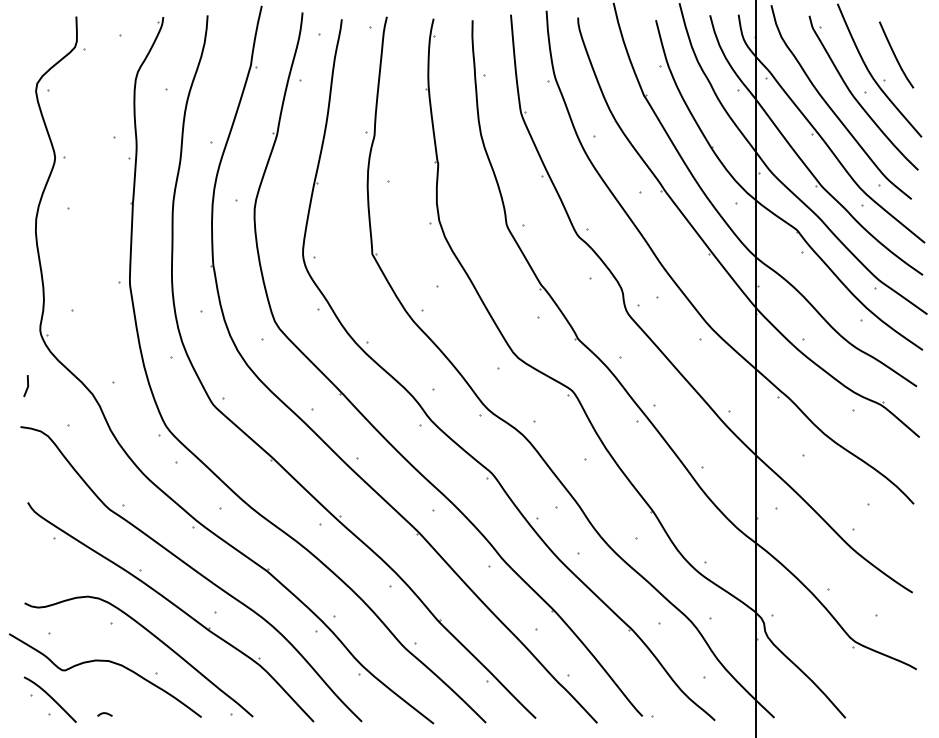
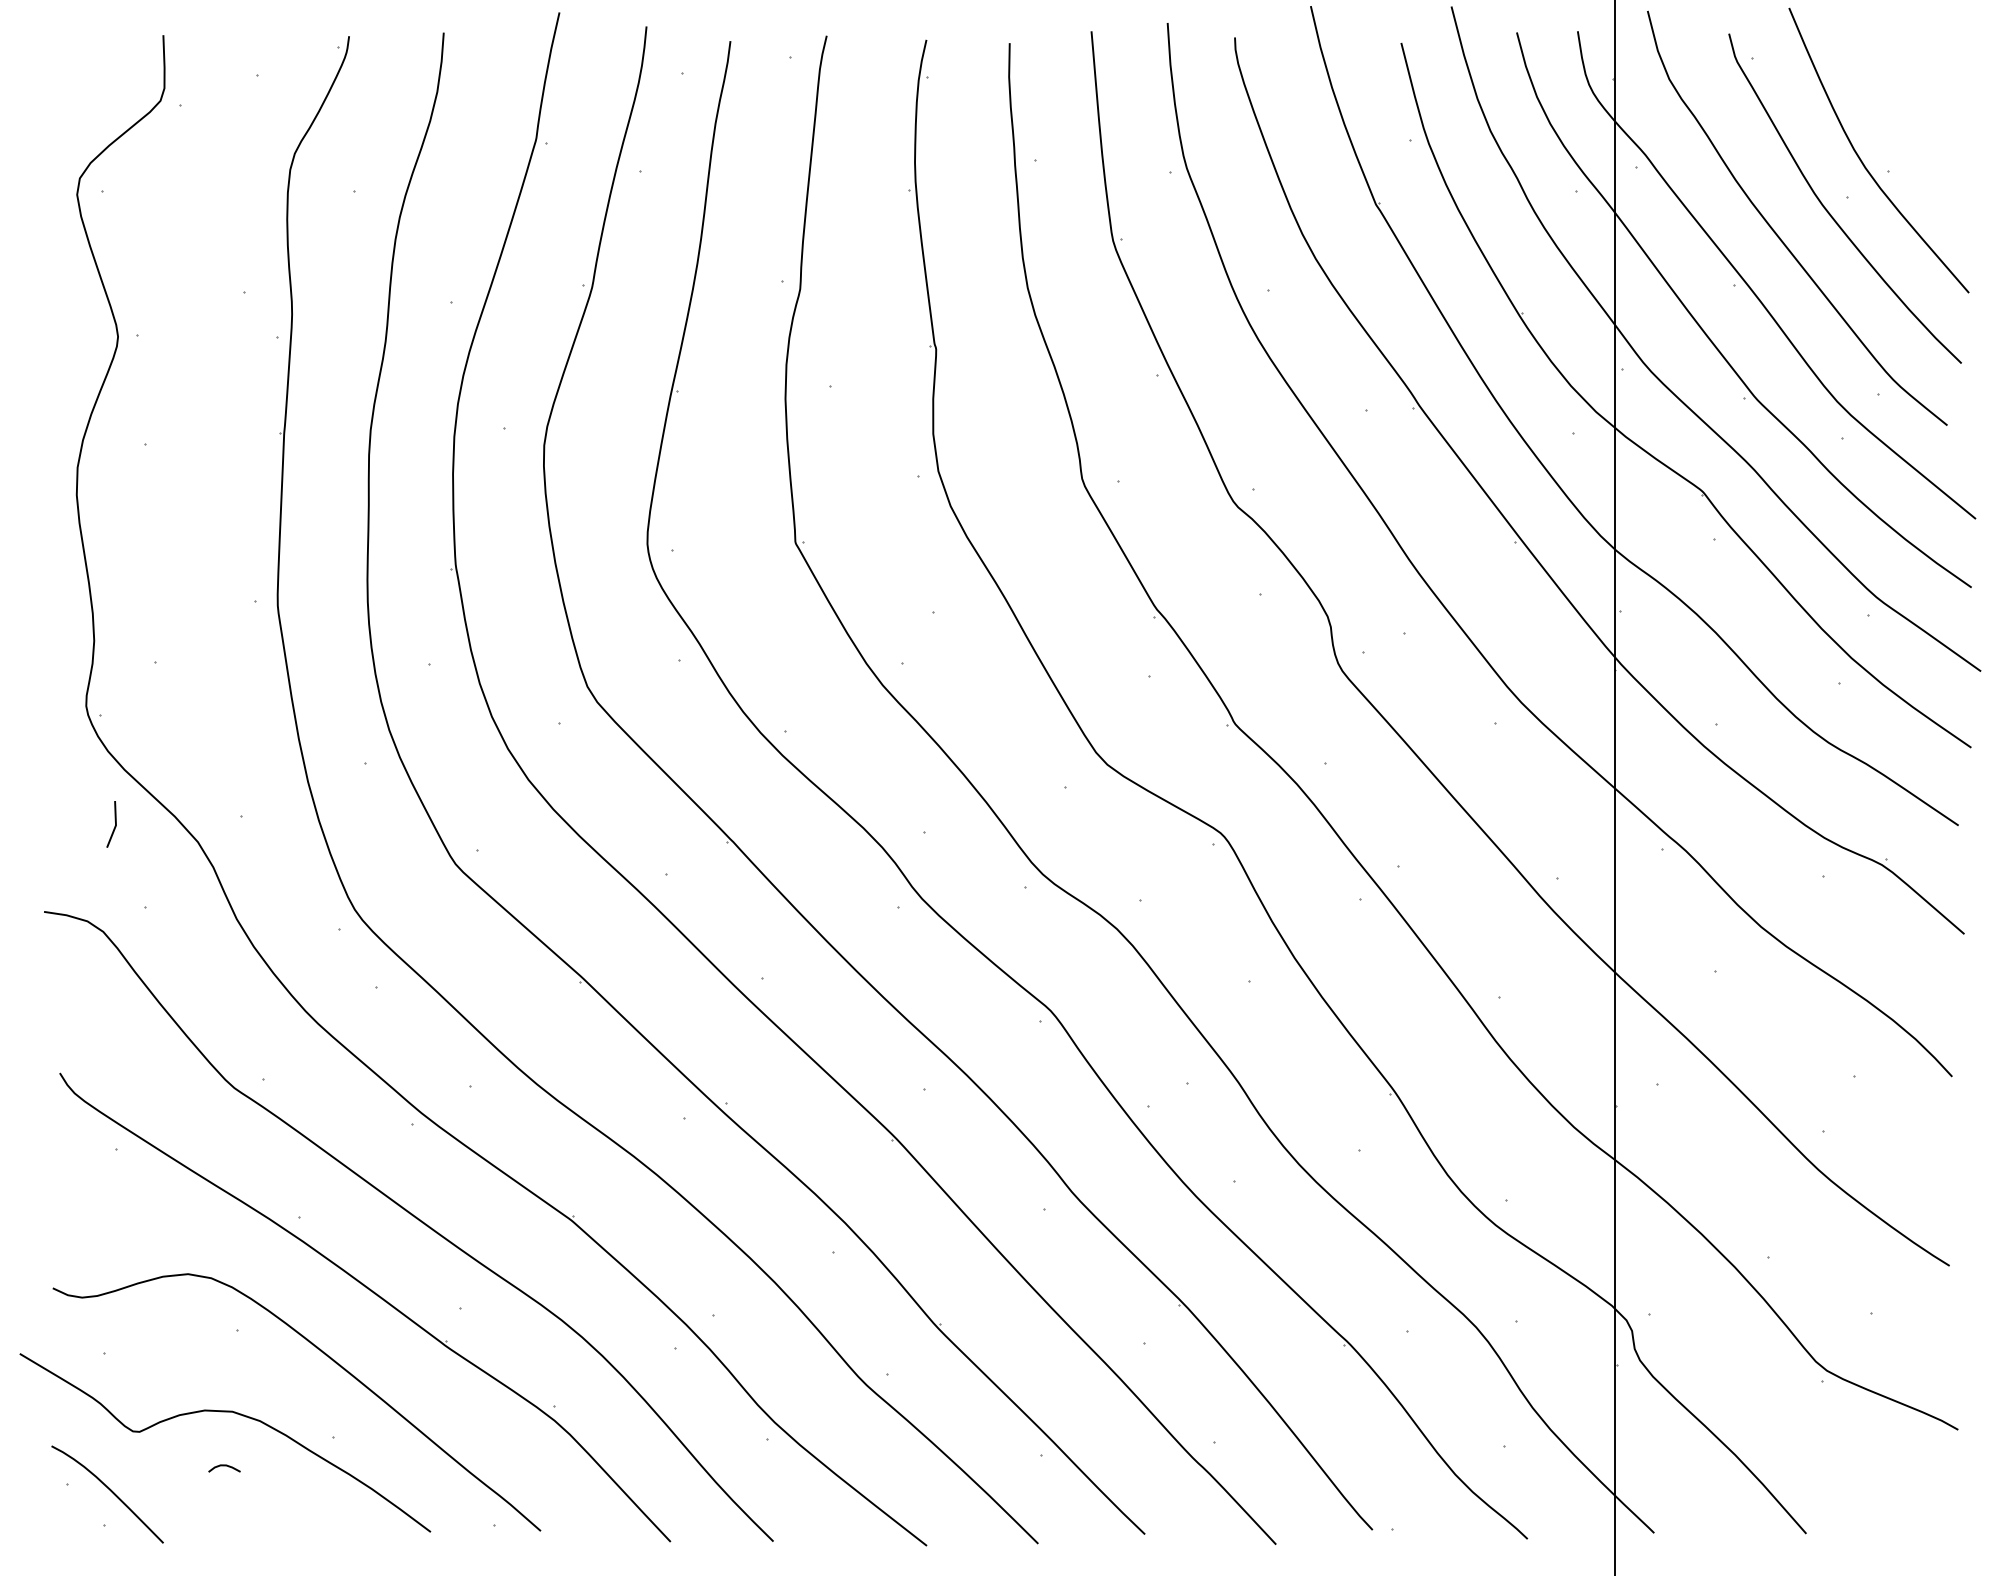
curve: (895, 54) -> (1912, 116), removed
line: (27, 386) -> (114, 825), moved
curve: (104, 713) -> (223, 1466), moved

